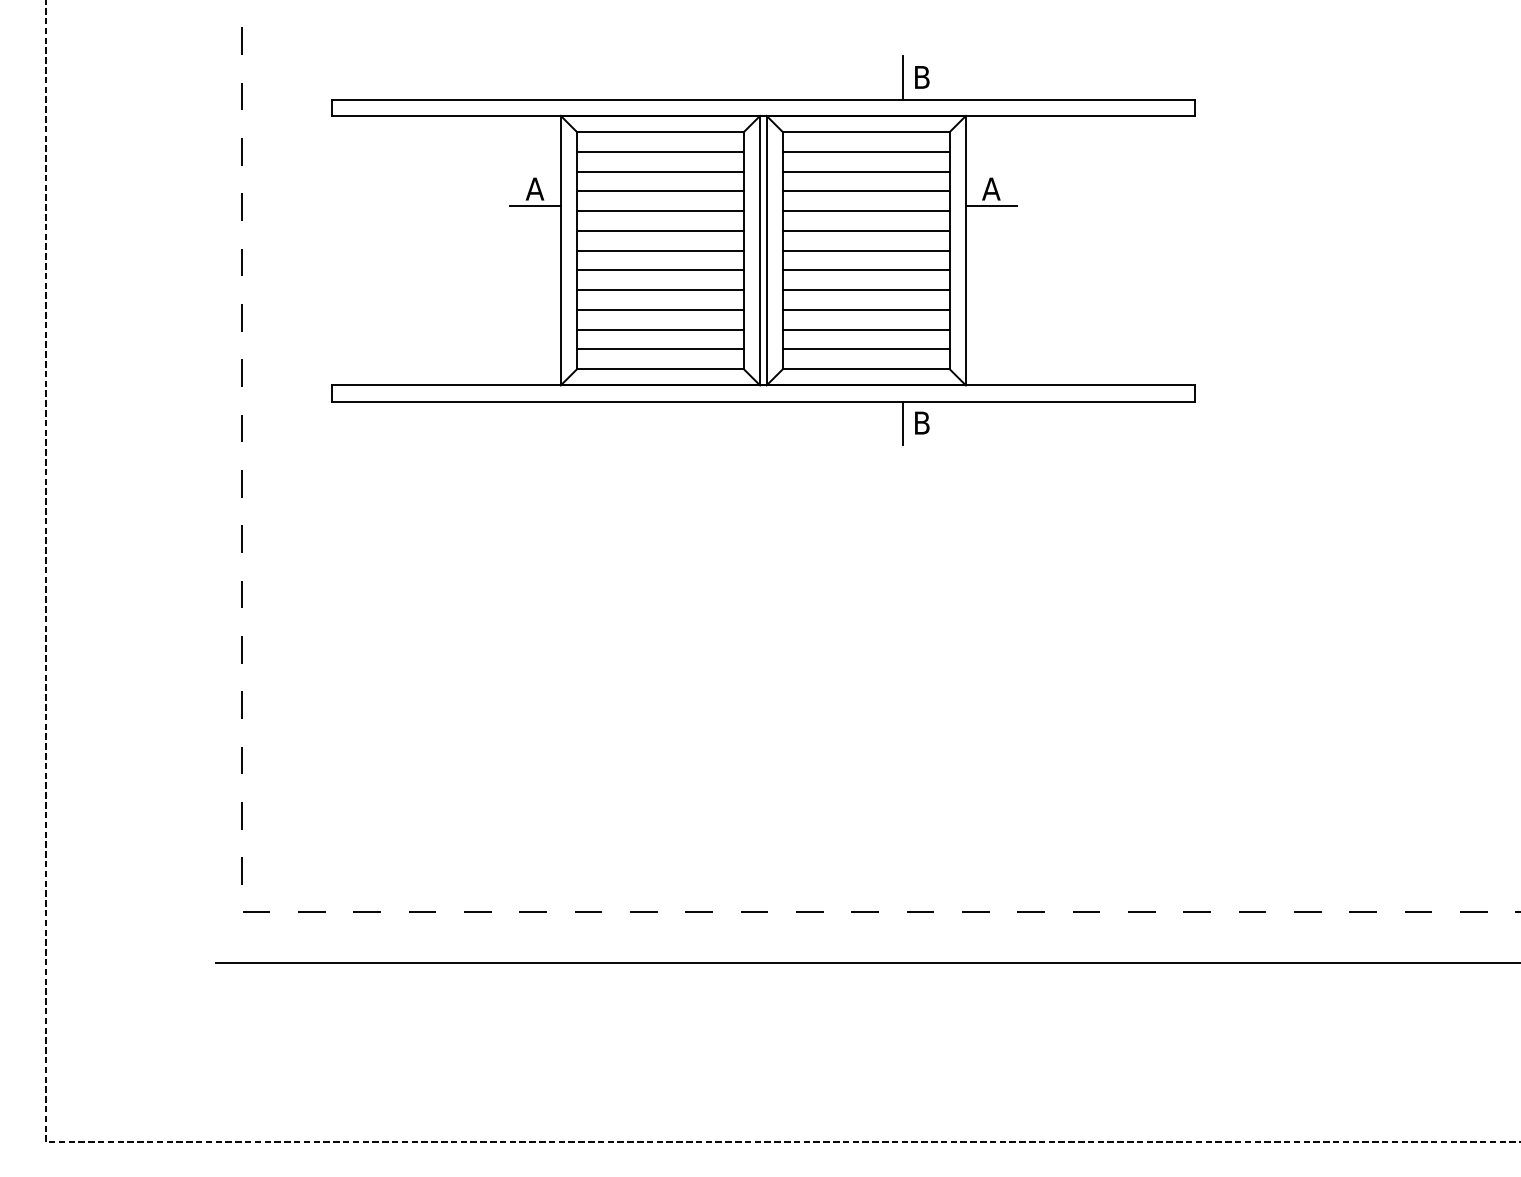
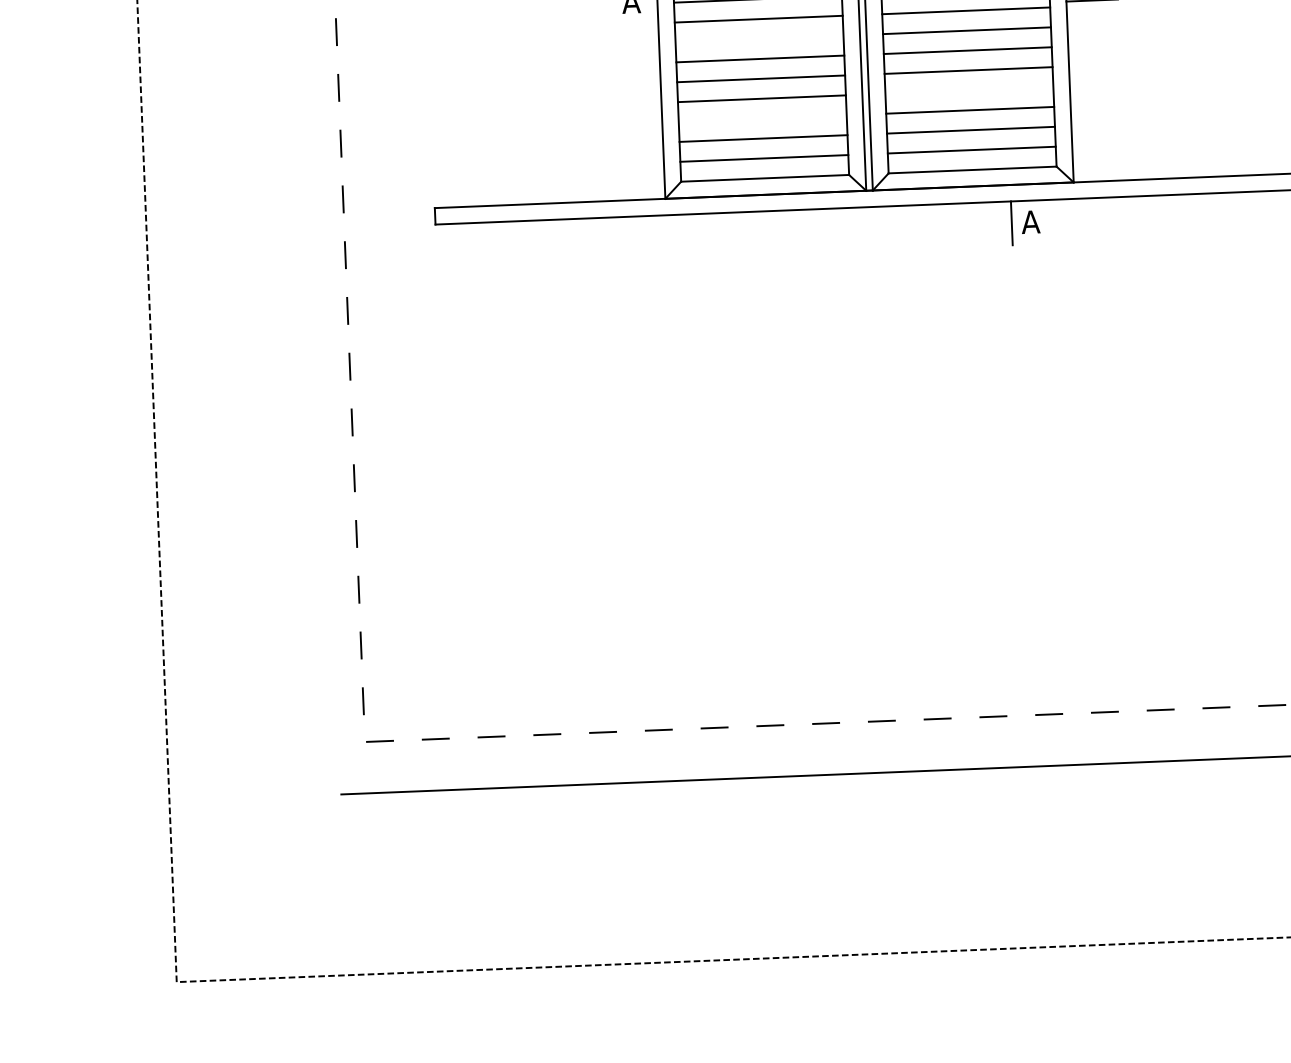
line: (534, 206) -> (631, 19), removed
line: (660, 230) -> (759, 38), removed
line: (865, 290) -> (968, 90), removed
line: (660, 309) -> (762, 118), removed
text: (921, 422) -> (1030, 221), B -> A

